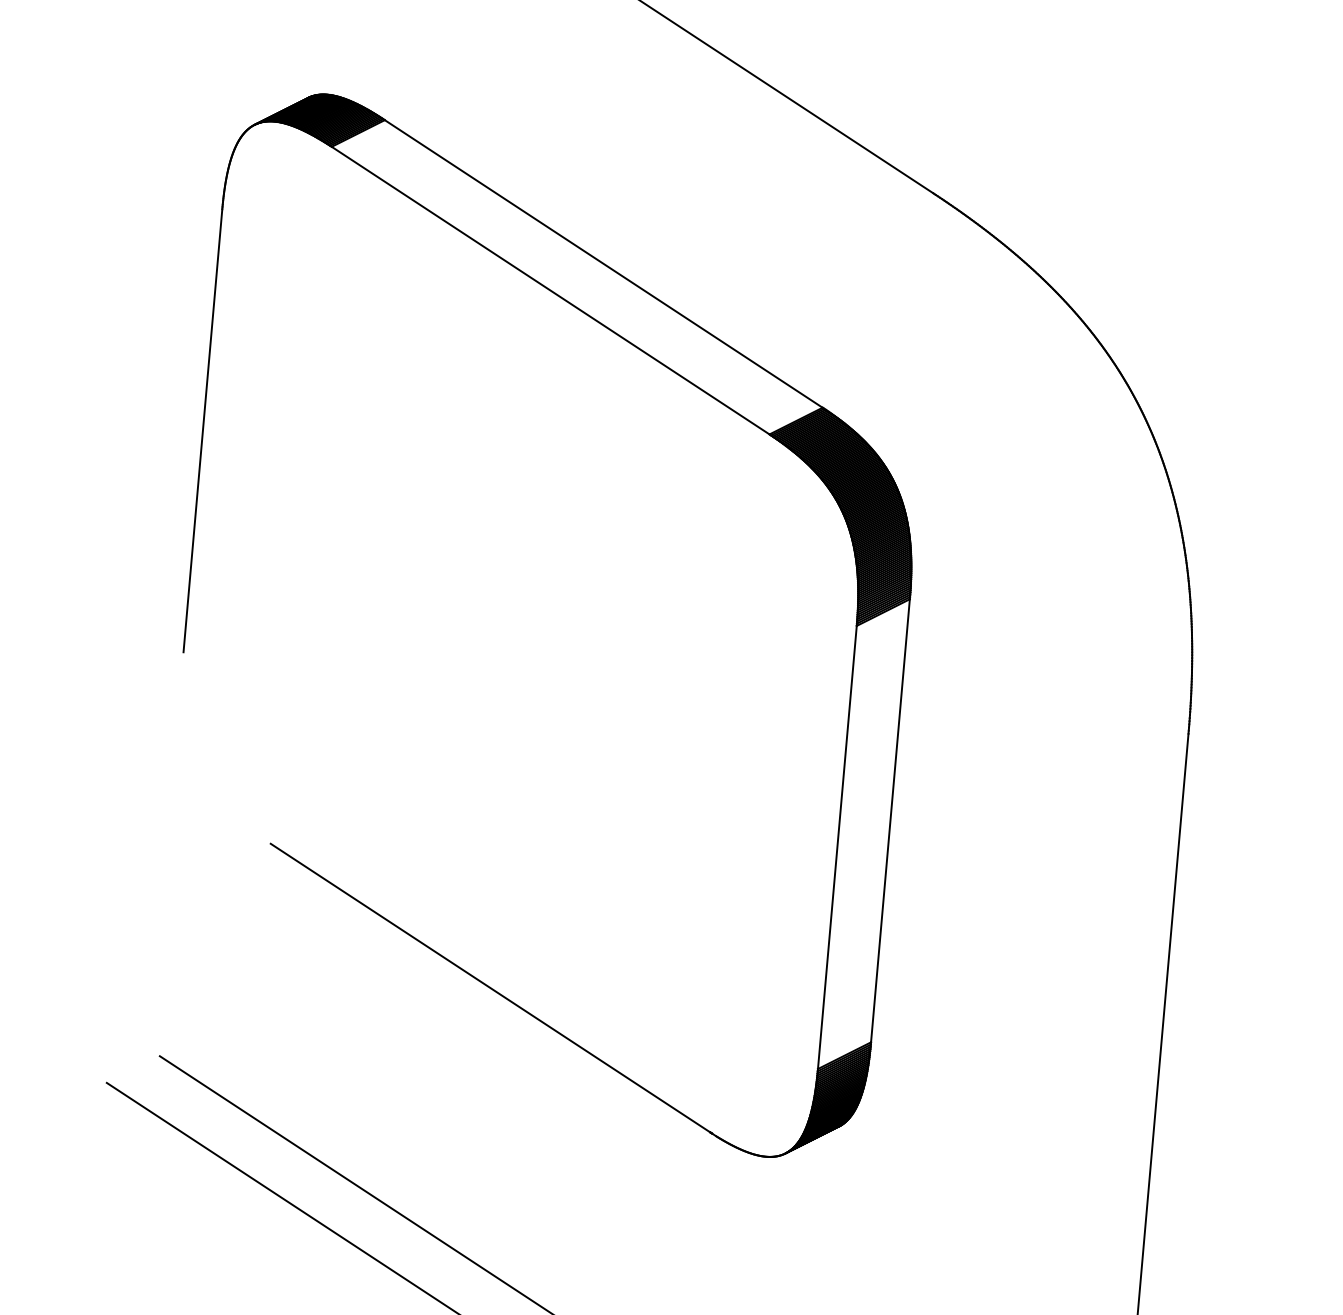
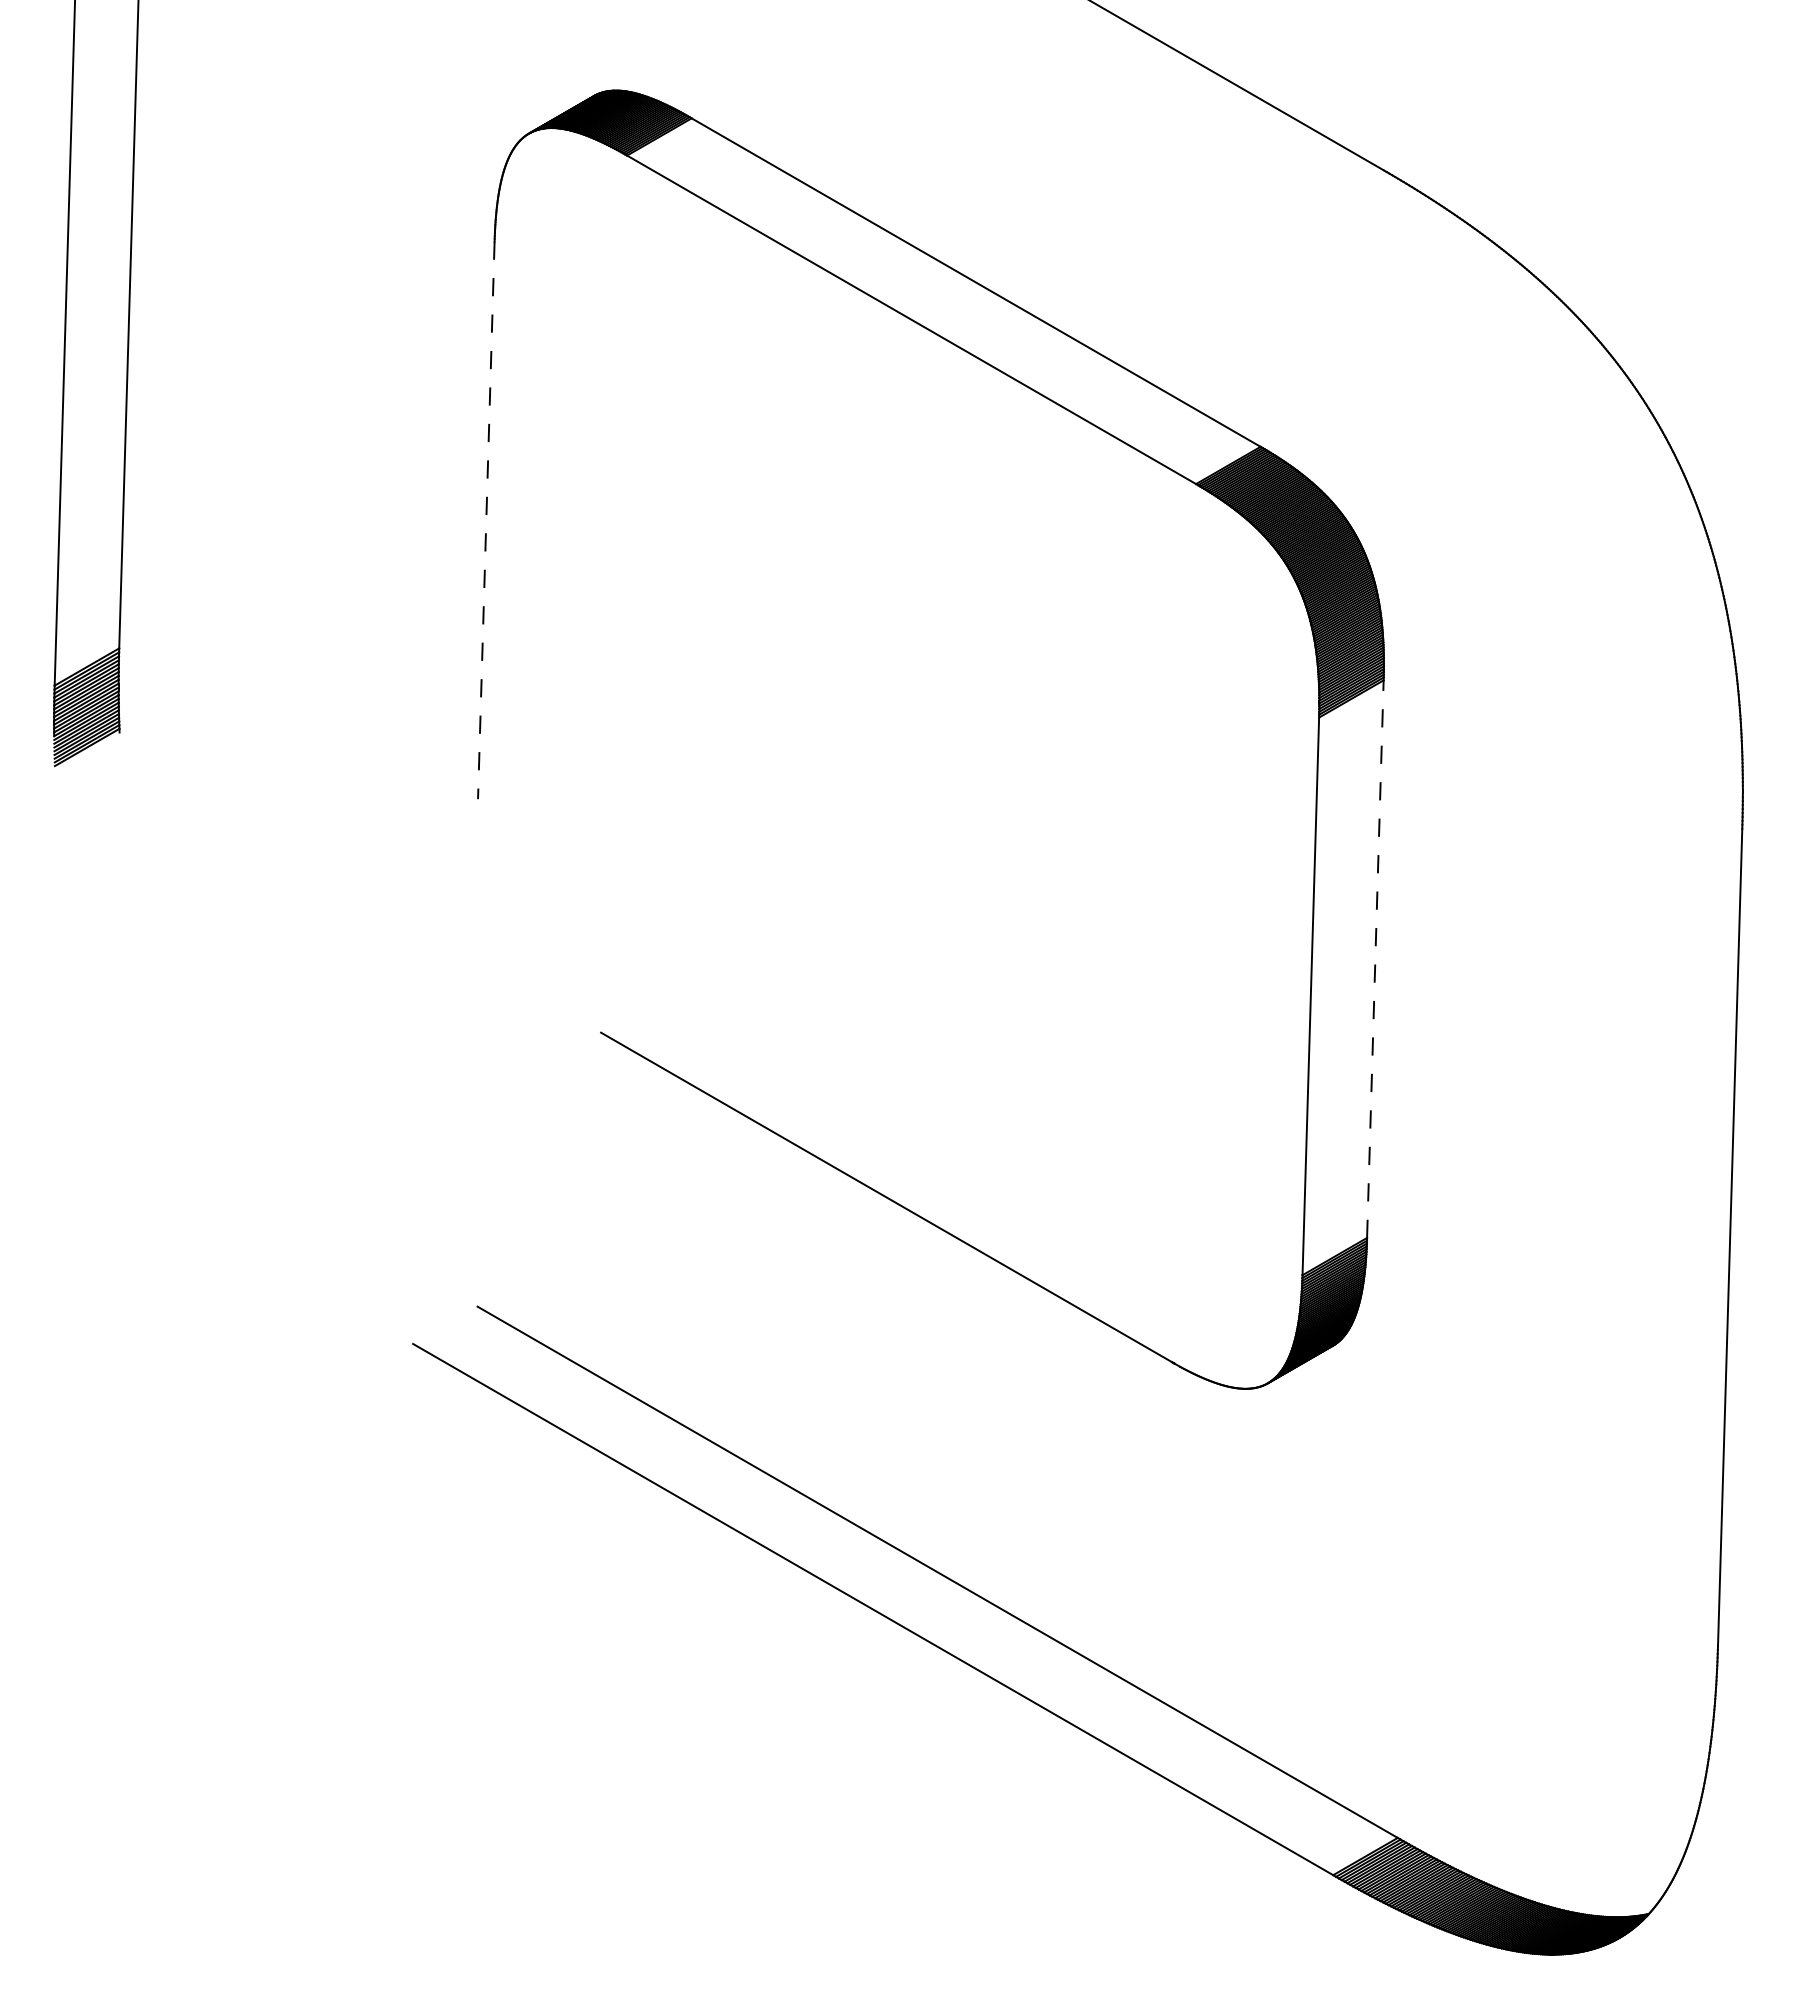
line: (203, 430) -> (486, 520), solid -> dashed
line: (890, 821) -> (1375, 959), solid -> dashed

